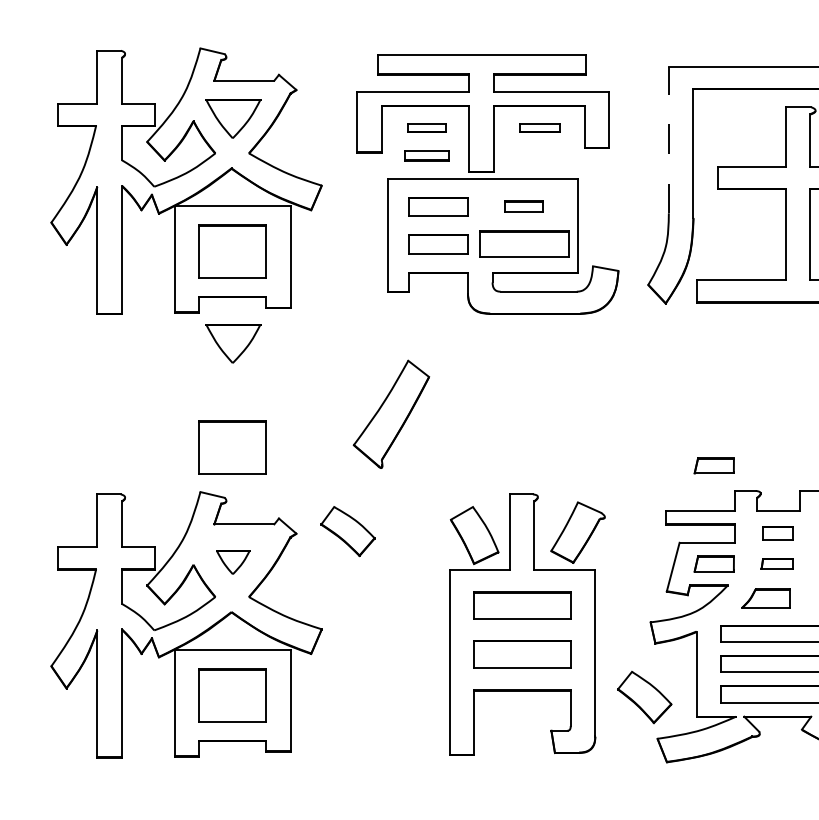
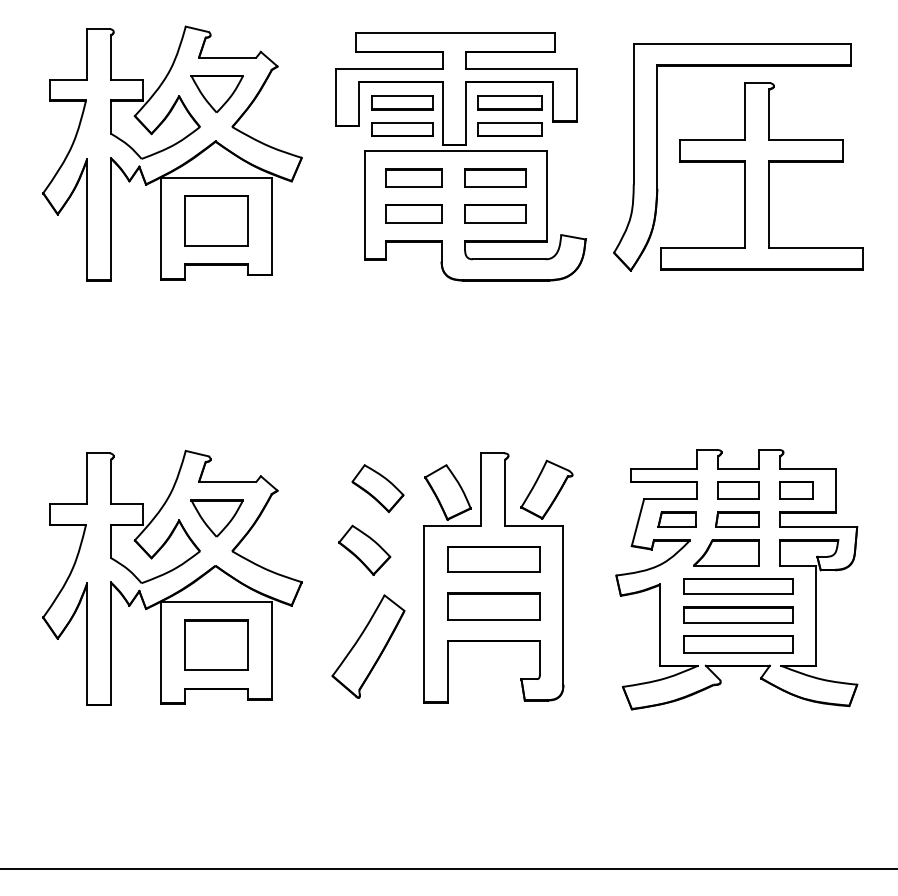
part: (427, 127) -> (402, 102), size x1.67
part: (538, 127) -> (509, 102), size x1.67
line: (668, 139) -> (633, 113), dashed -> solid
part: (427, 155) -> (402, 129), size x1.43
part: (538, 155) -> (509, 129), added
part: (524, 206) -> (495, 177), size x1.67
part: (524, 243) -> (495, 213), size x0.71
part: (232, 343) -> (216, 308), removed
part: (391, 414) -> (368, 646), moved
part: (232, 446) -> (216, 407), removed
part: (713, 465) -> (676, 425), removed
part: (347, 531) -> (377, 488), moved
part: (778, 533) -> (738, 490), size x1.43
part: (232, 562) -> (216, 518), size x1.67
part: (777, 563) -> (737, 519), size x1.43
part: (765, 598) -> (726, 552), size x1.43
part: (644, 696) -> (364, 549), moved

